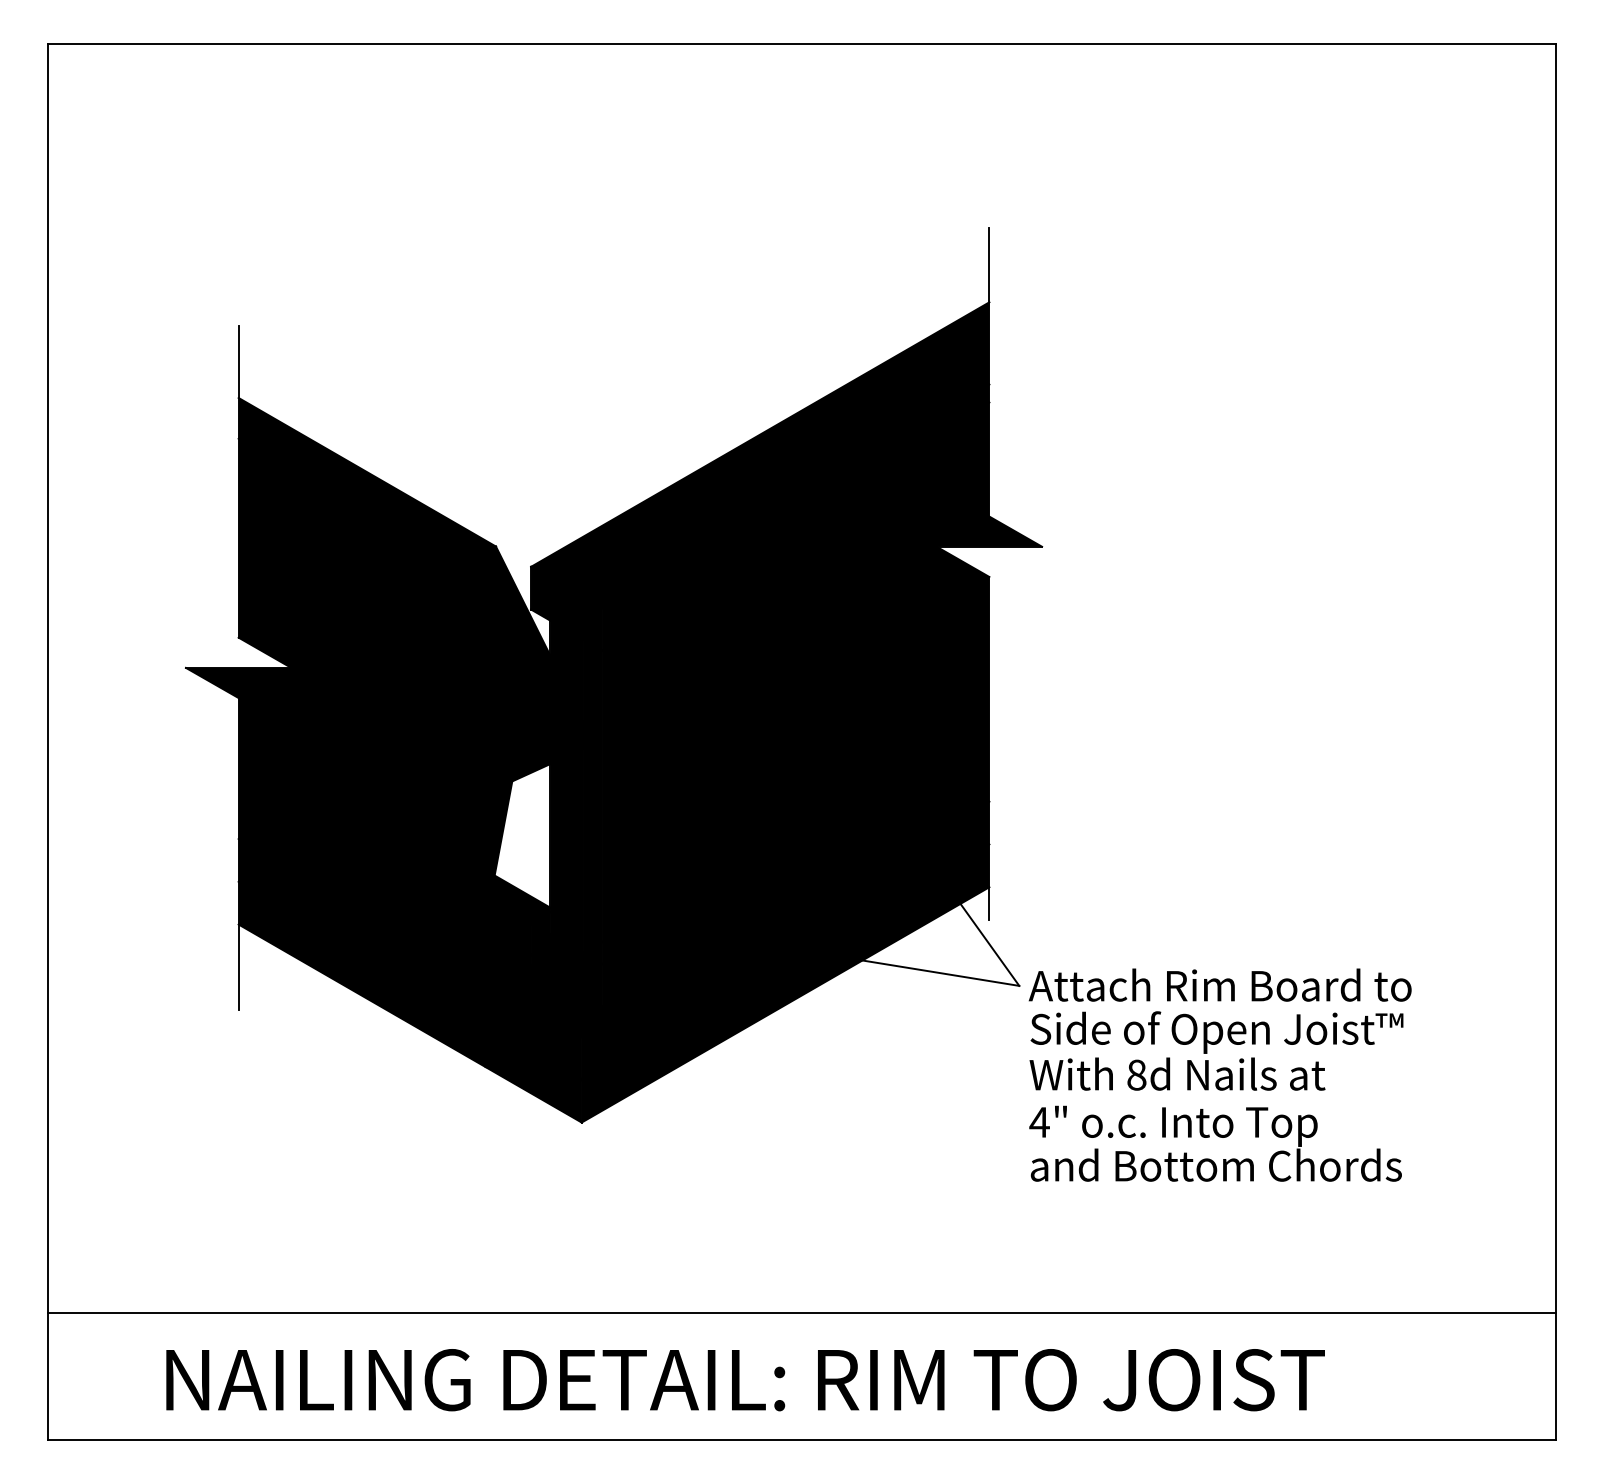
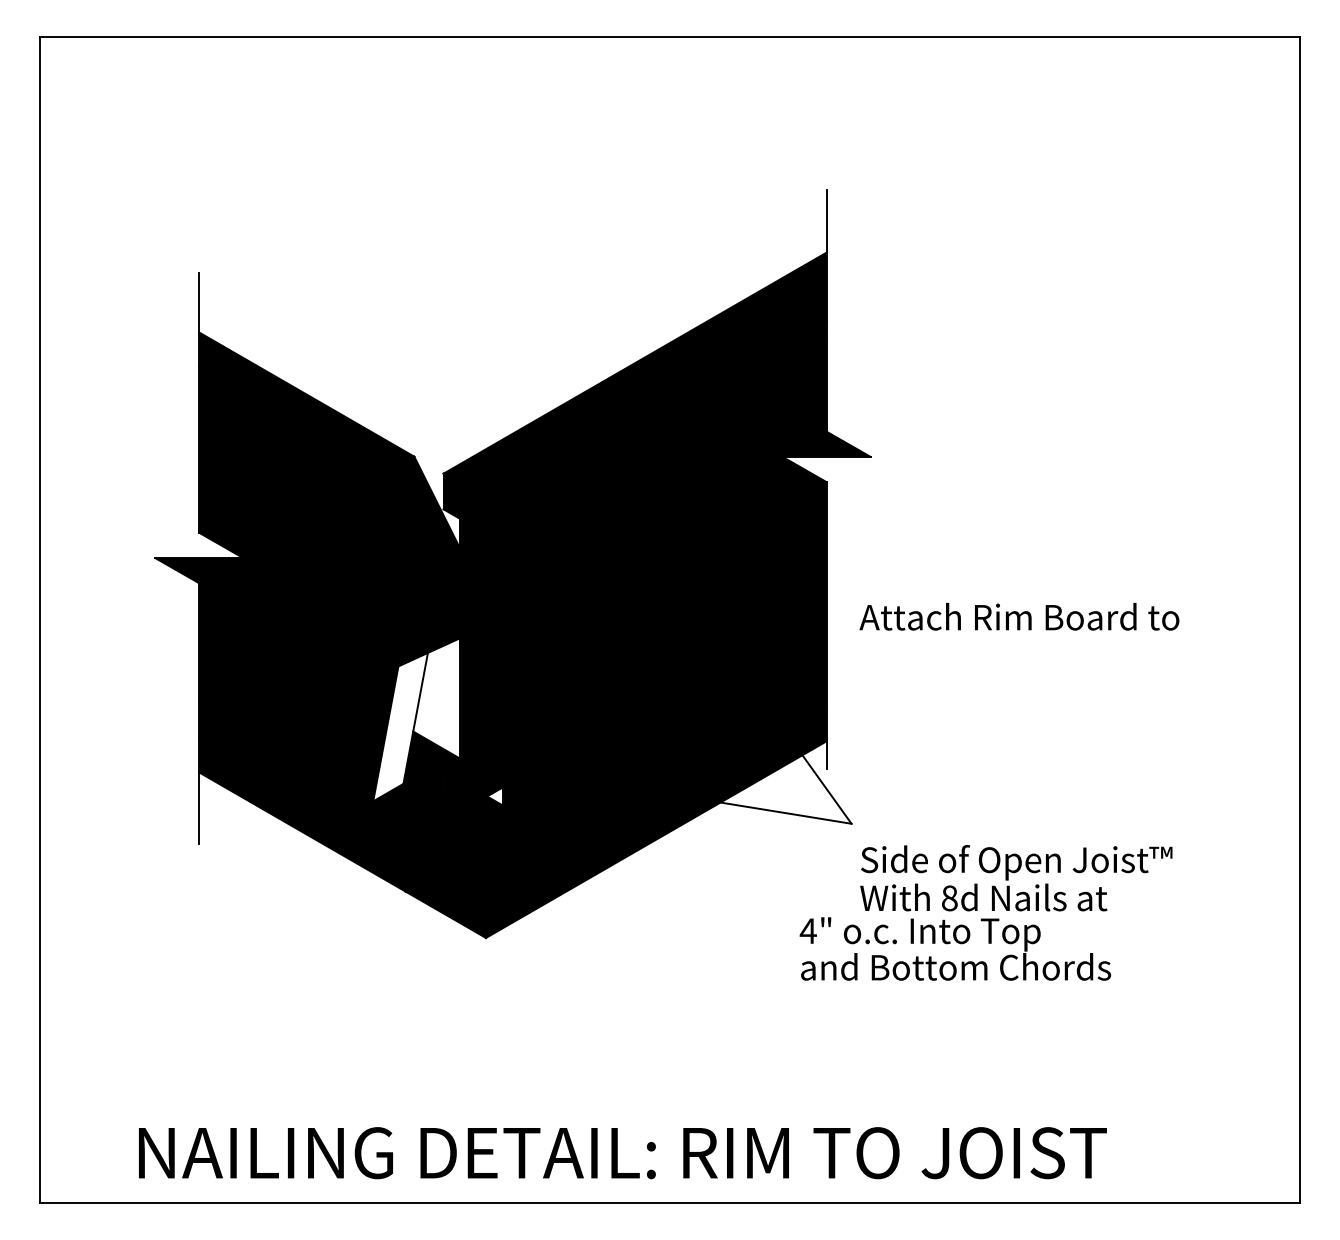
fill: (479, 870) -> (400, 727), removed
fill: (592, 953) -> (494, 796), removed
text: (1219, 984) -> (1018, 616), moved
text: (1215, 1143) -> (955, 948), moved
line: (801, 1312) -> (669, 1096), removed

